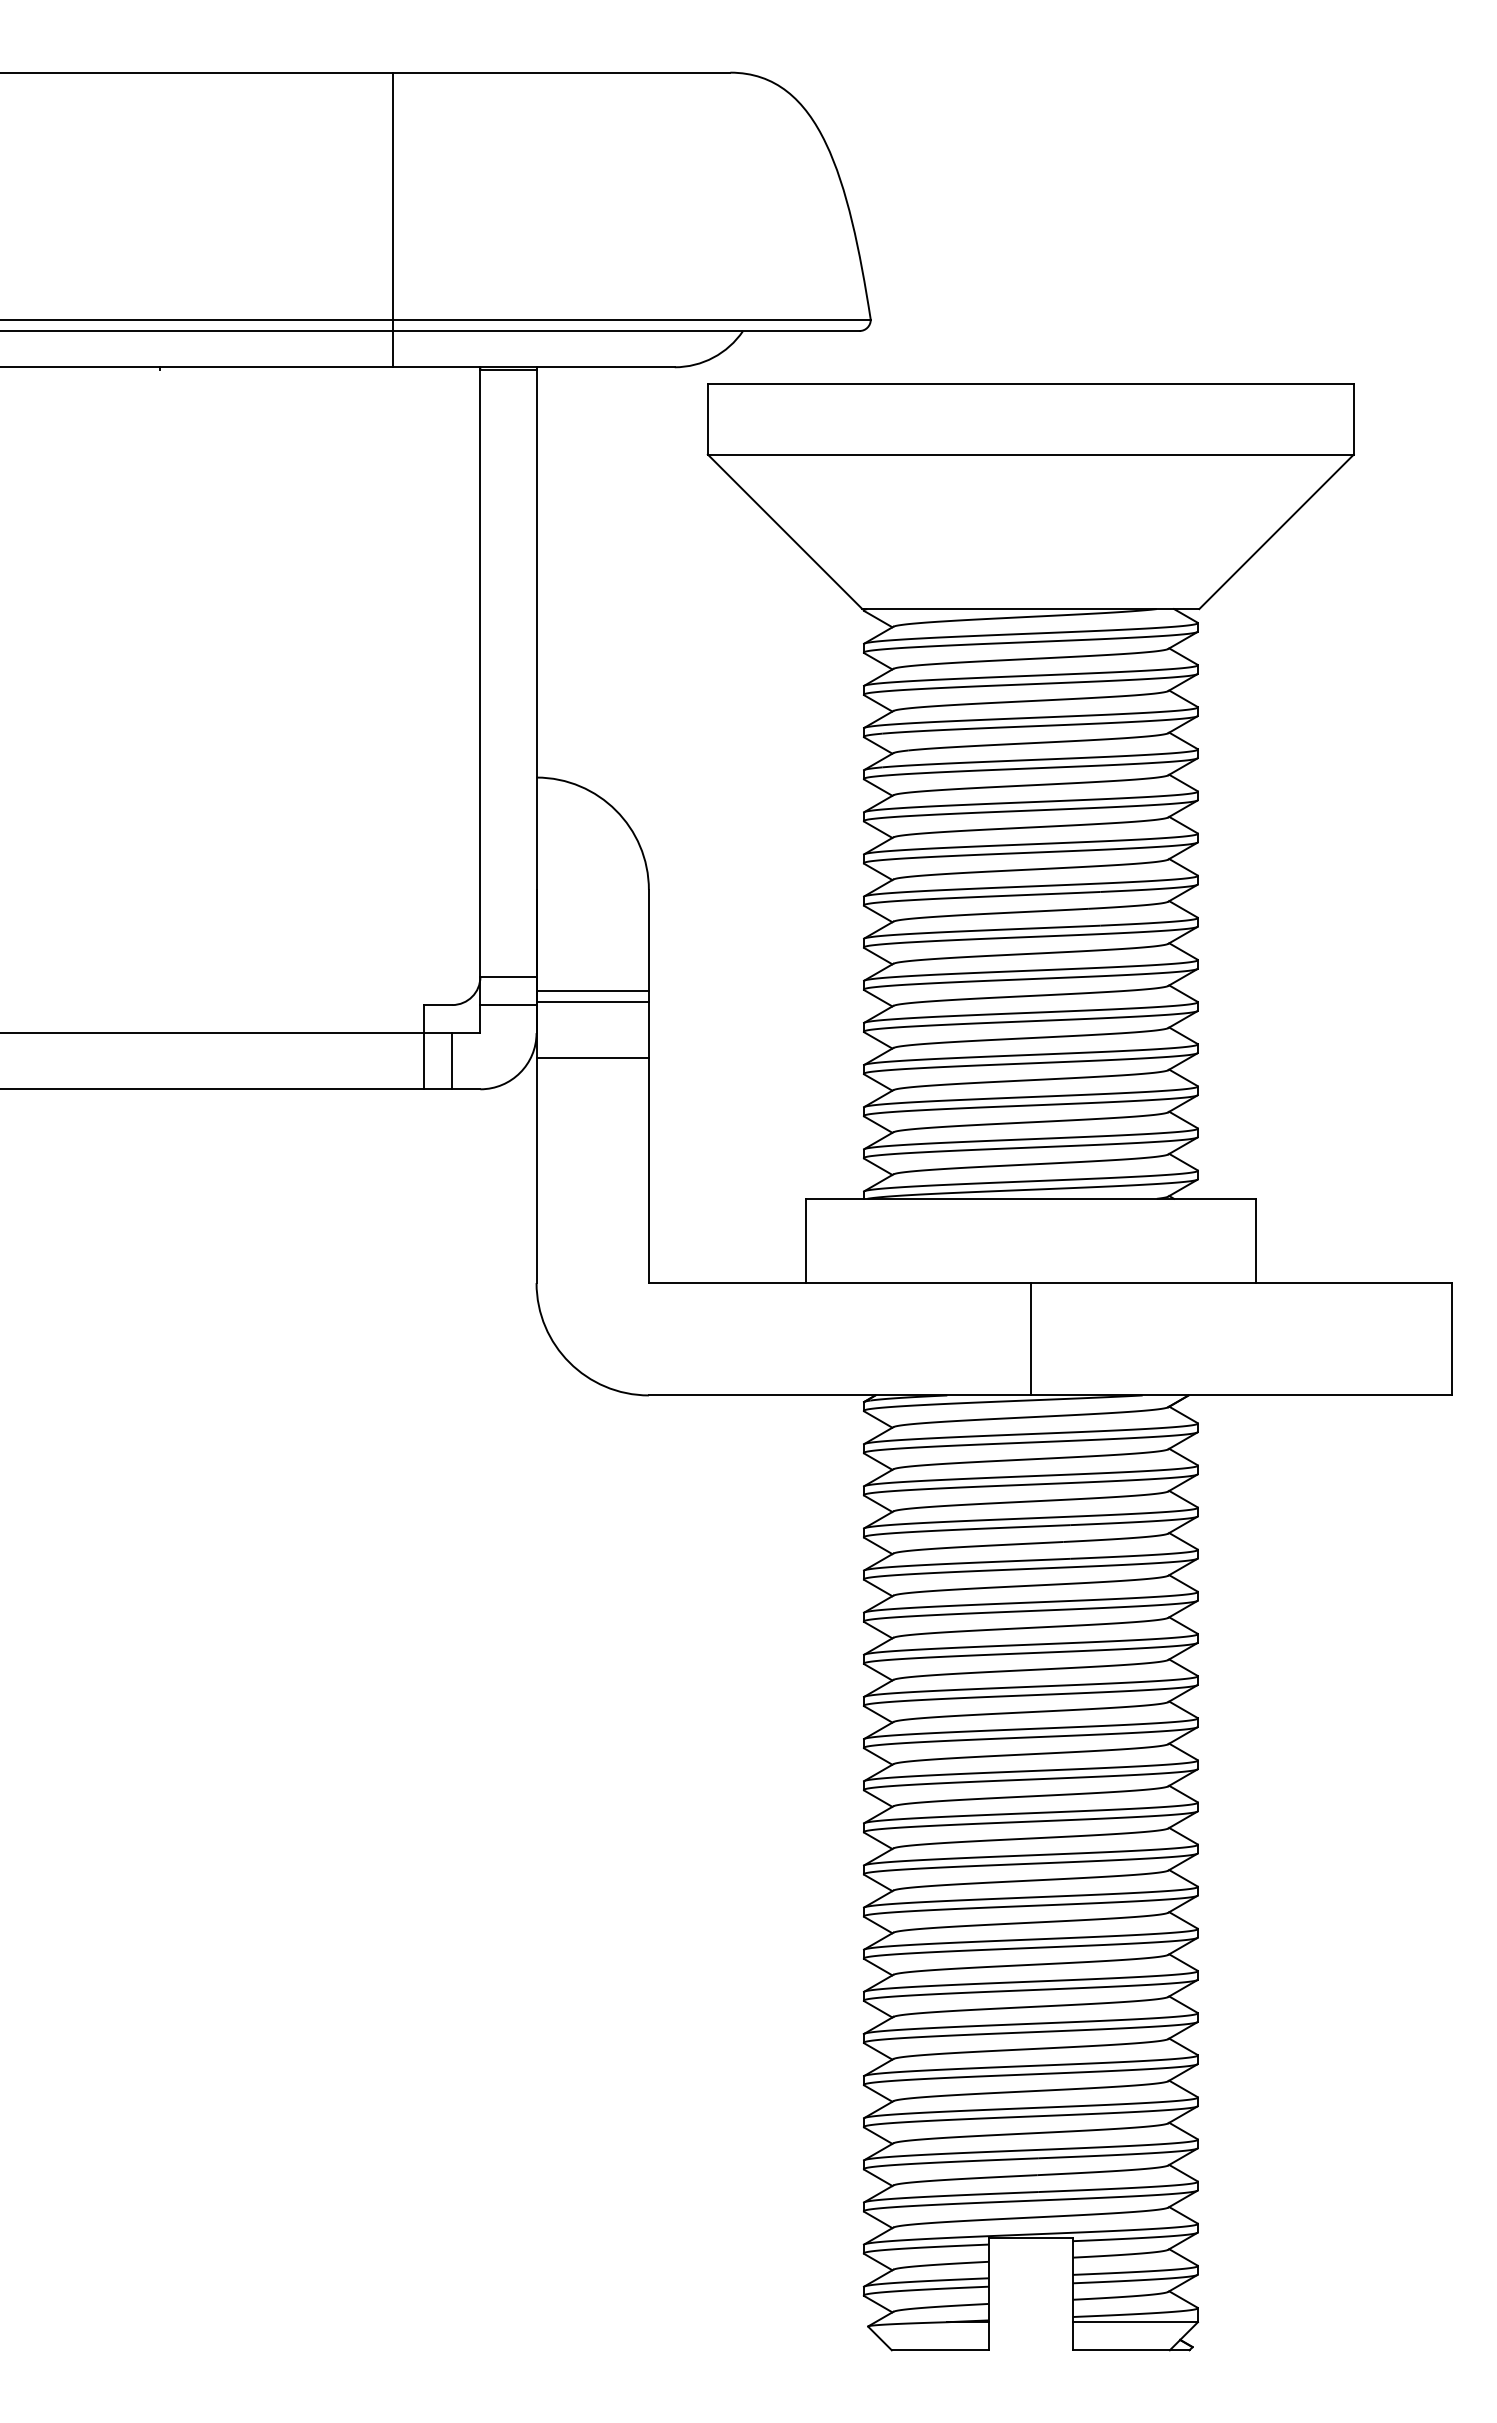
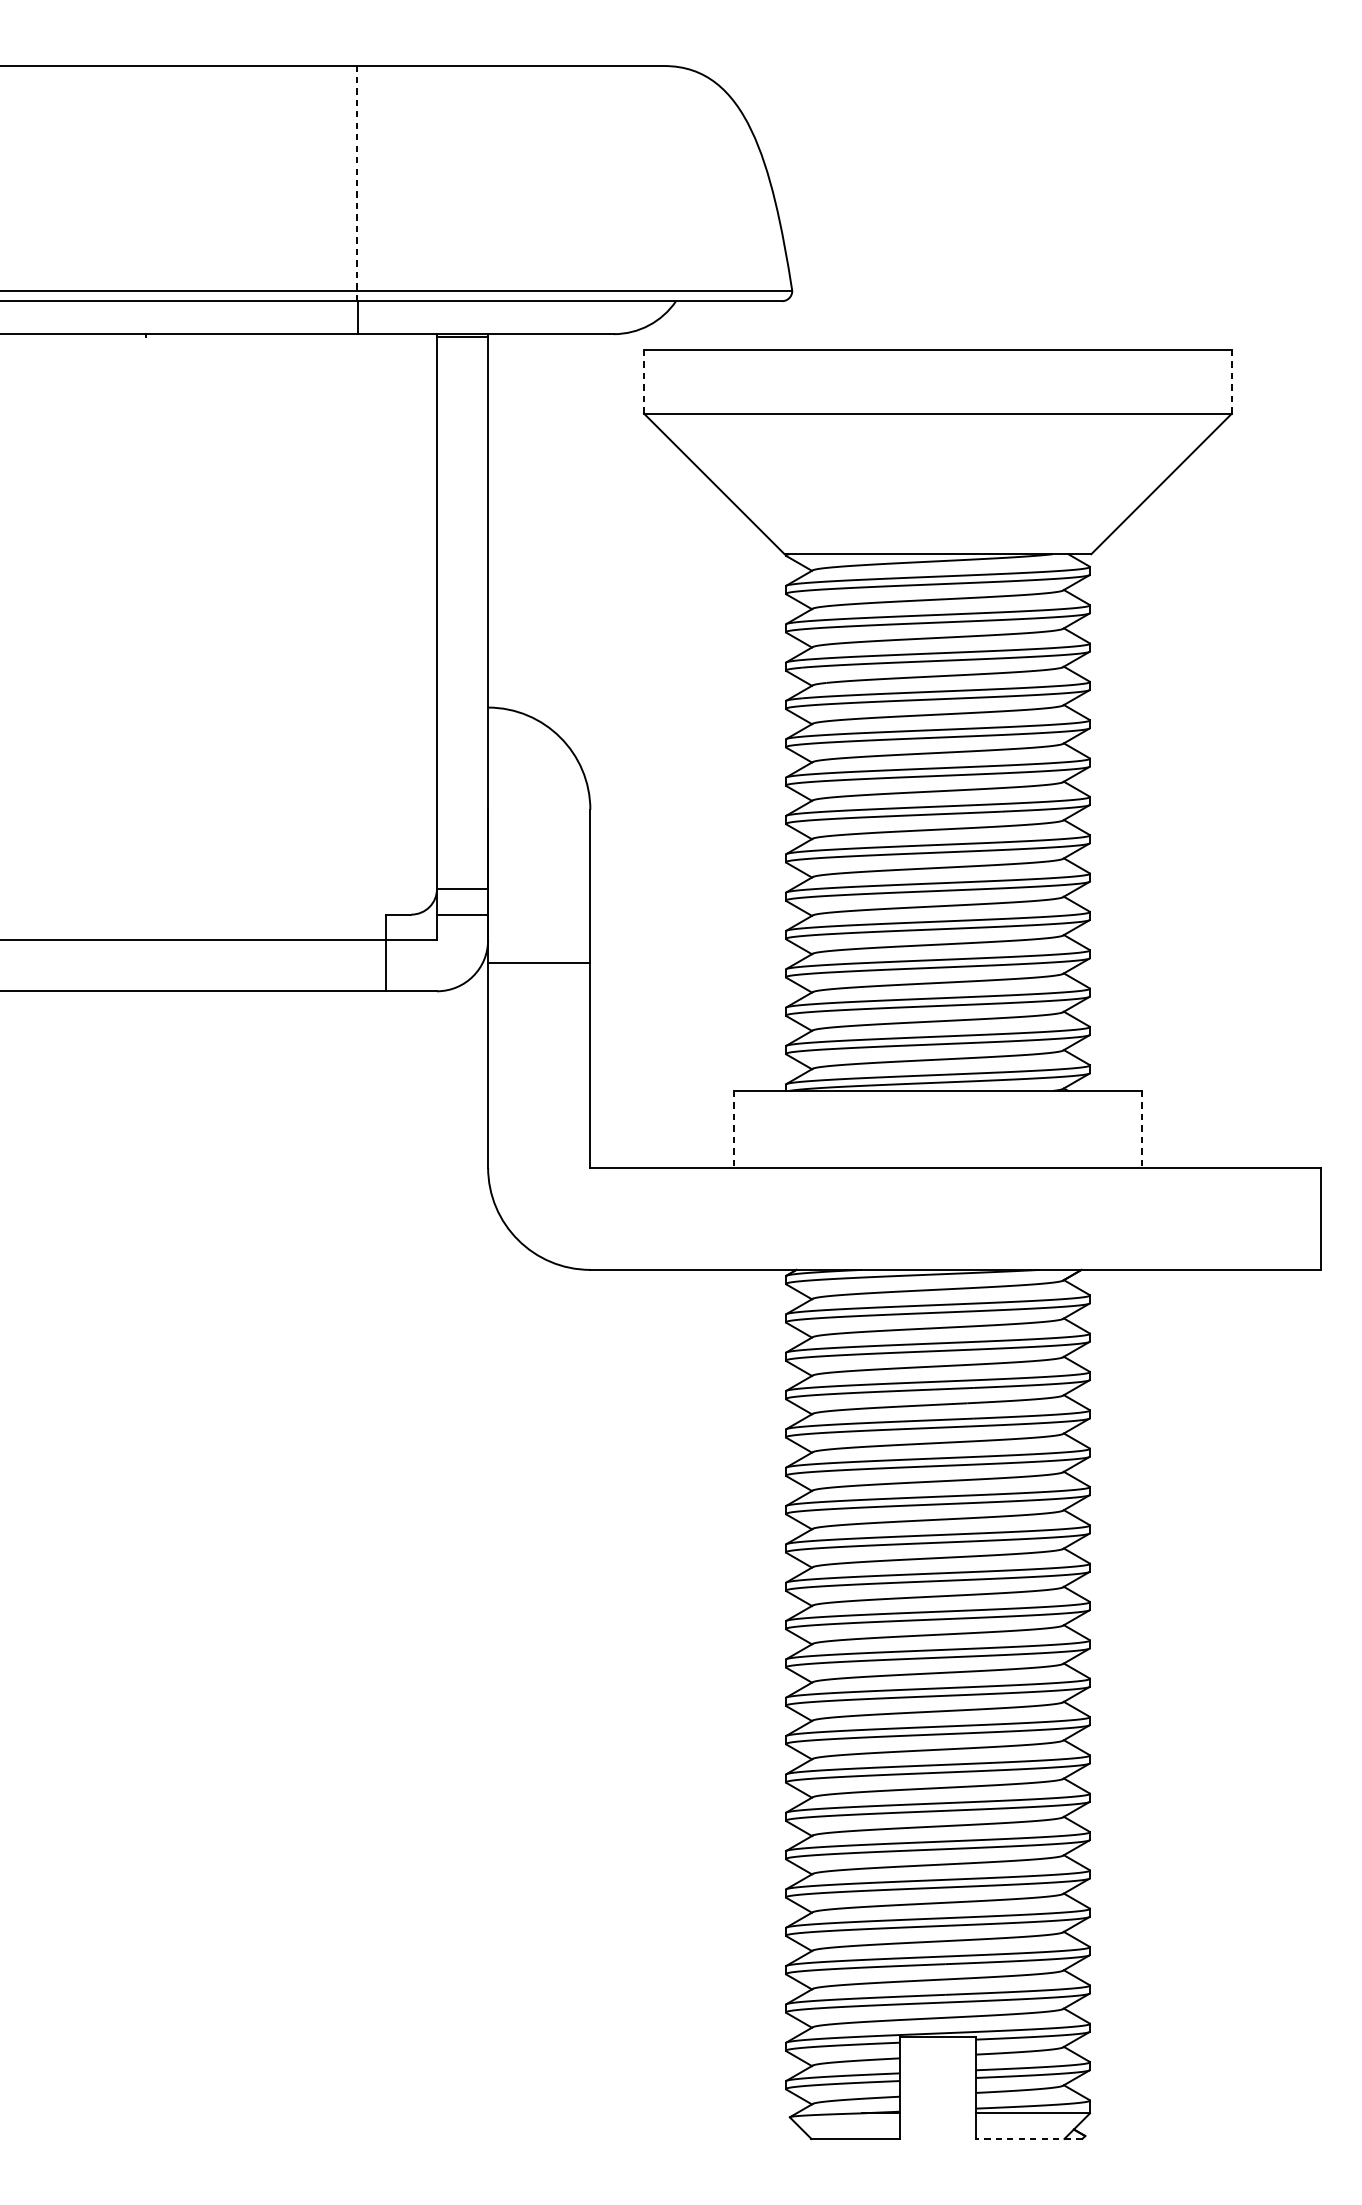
line: (392, 201) -> (357, 183), solid -> dashed
line: (707, 419) -> (643, 381), solid -> dashed
line: (1353, 419) -> (1231, 381), solid -> dashed
line: (592, 991) -> (539, 902), removed
line: (592, 1002) -> (539, 912), removed
line: (452, 1061) -> (411, 965), removed
line: (806, 1241) -> (733, 1129), solid -> dashed
line: (1255, 1241) -> (1142, 1129), solid -> dashed
line: (1030, 1339) -> (937, 1218), removed
line: (1130, 2350) -> (1028, 2139), solid -> dashed

